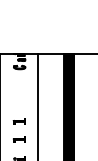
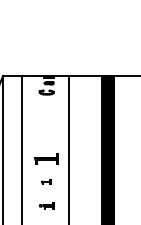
part: (19, 120) -> (46, 158), size x1.6
part: (19, 139) -> (46, 181), size x0.6

